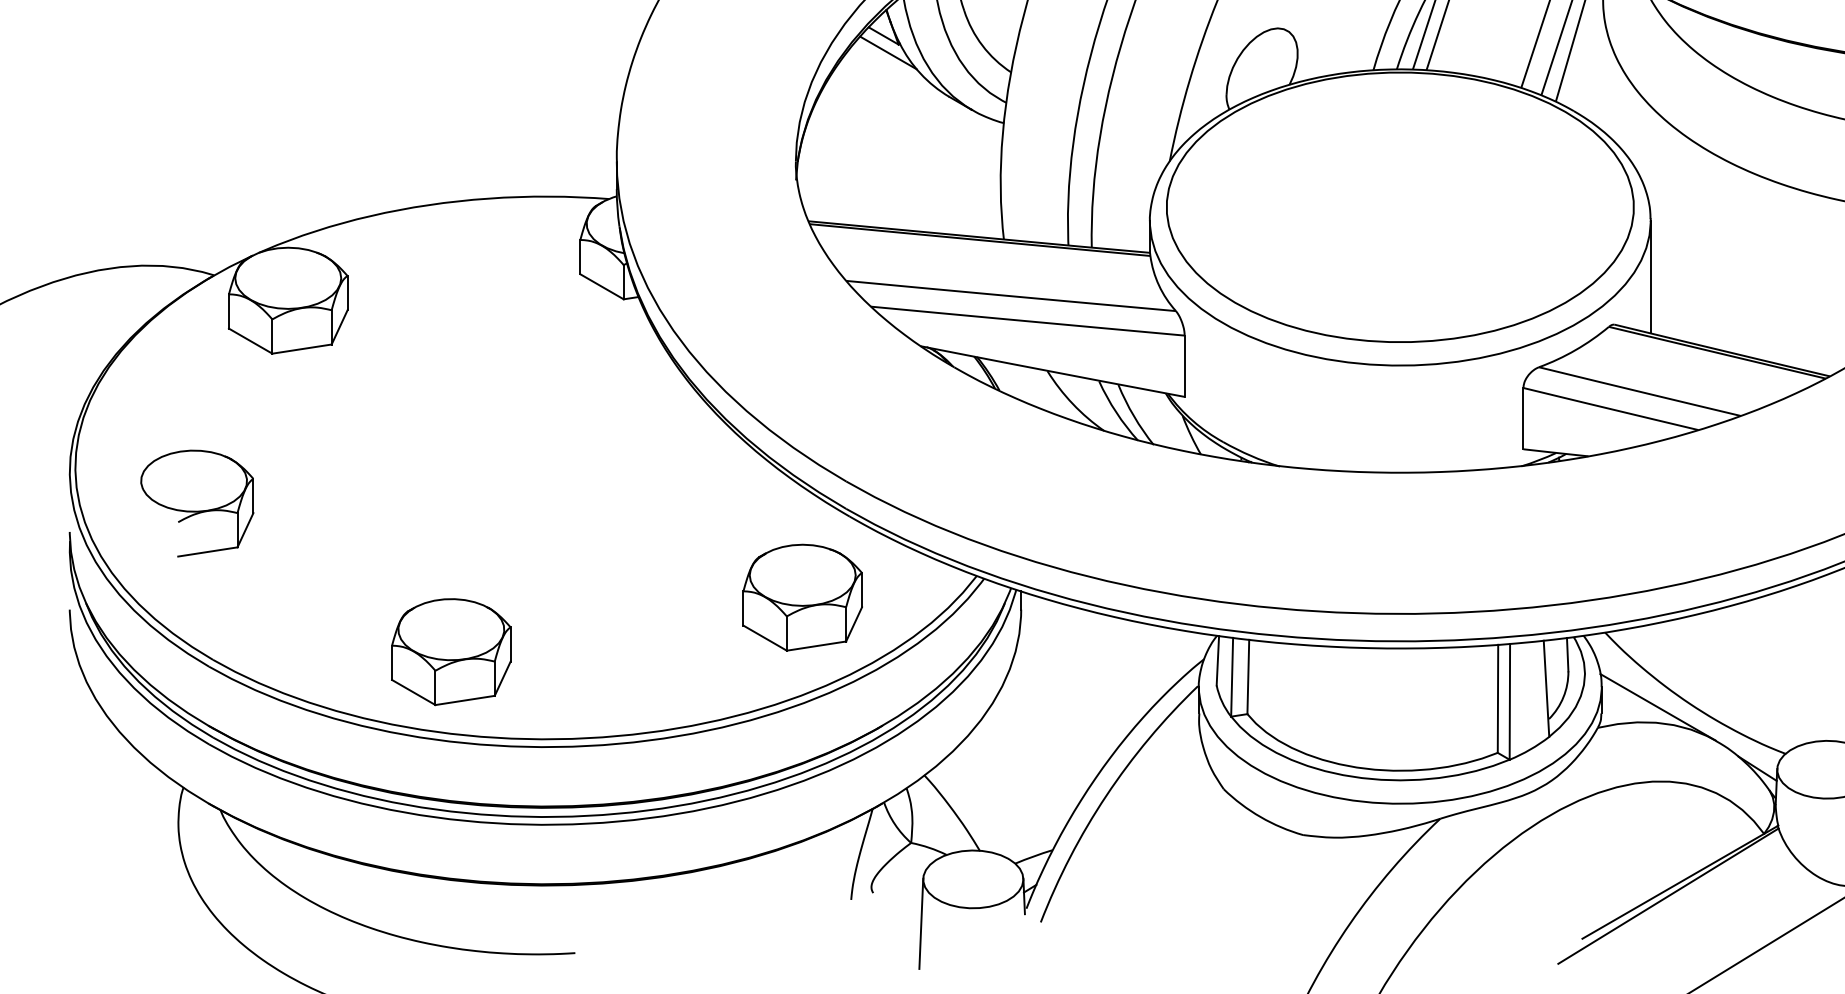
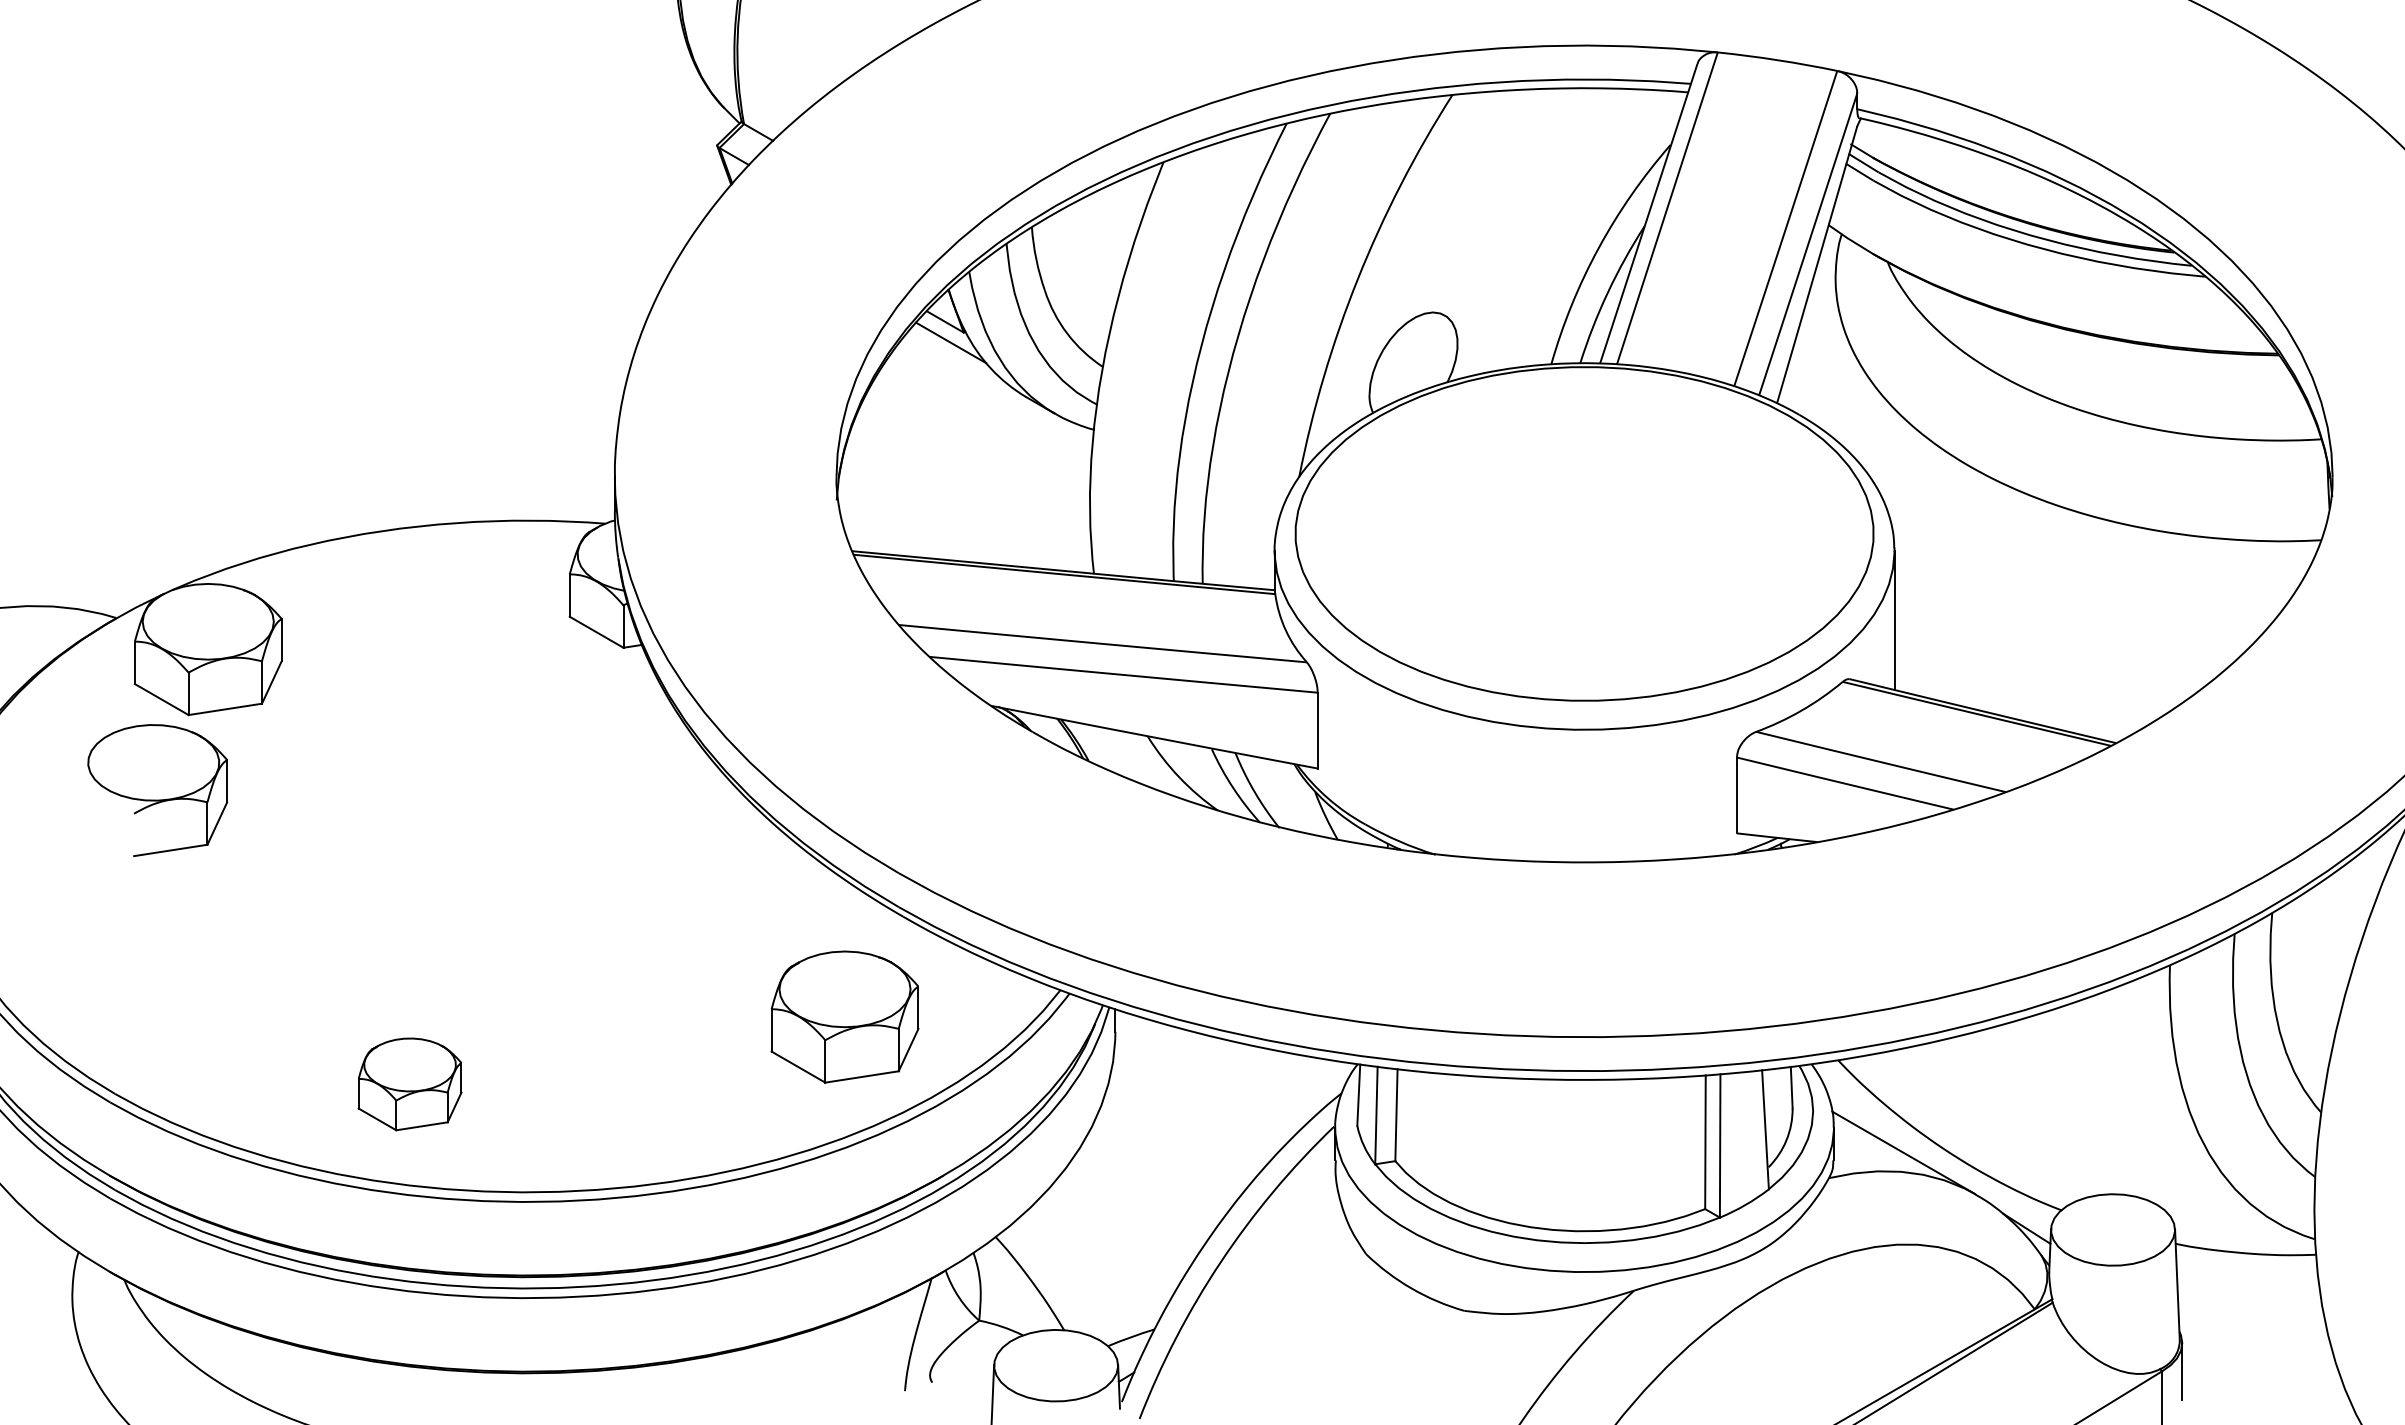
part: (197, 503) -> (157, 790), moved
part: (450, 652) -> (409, 1084), size x0.7

